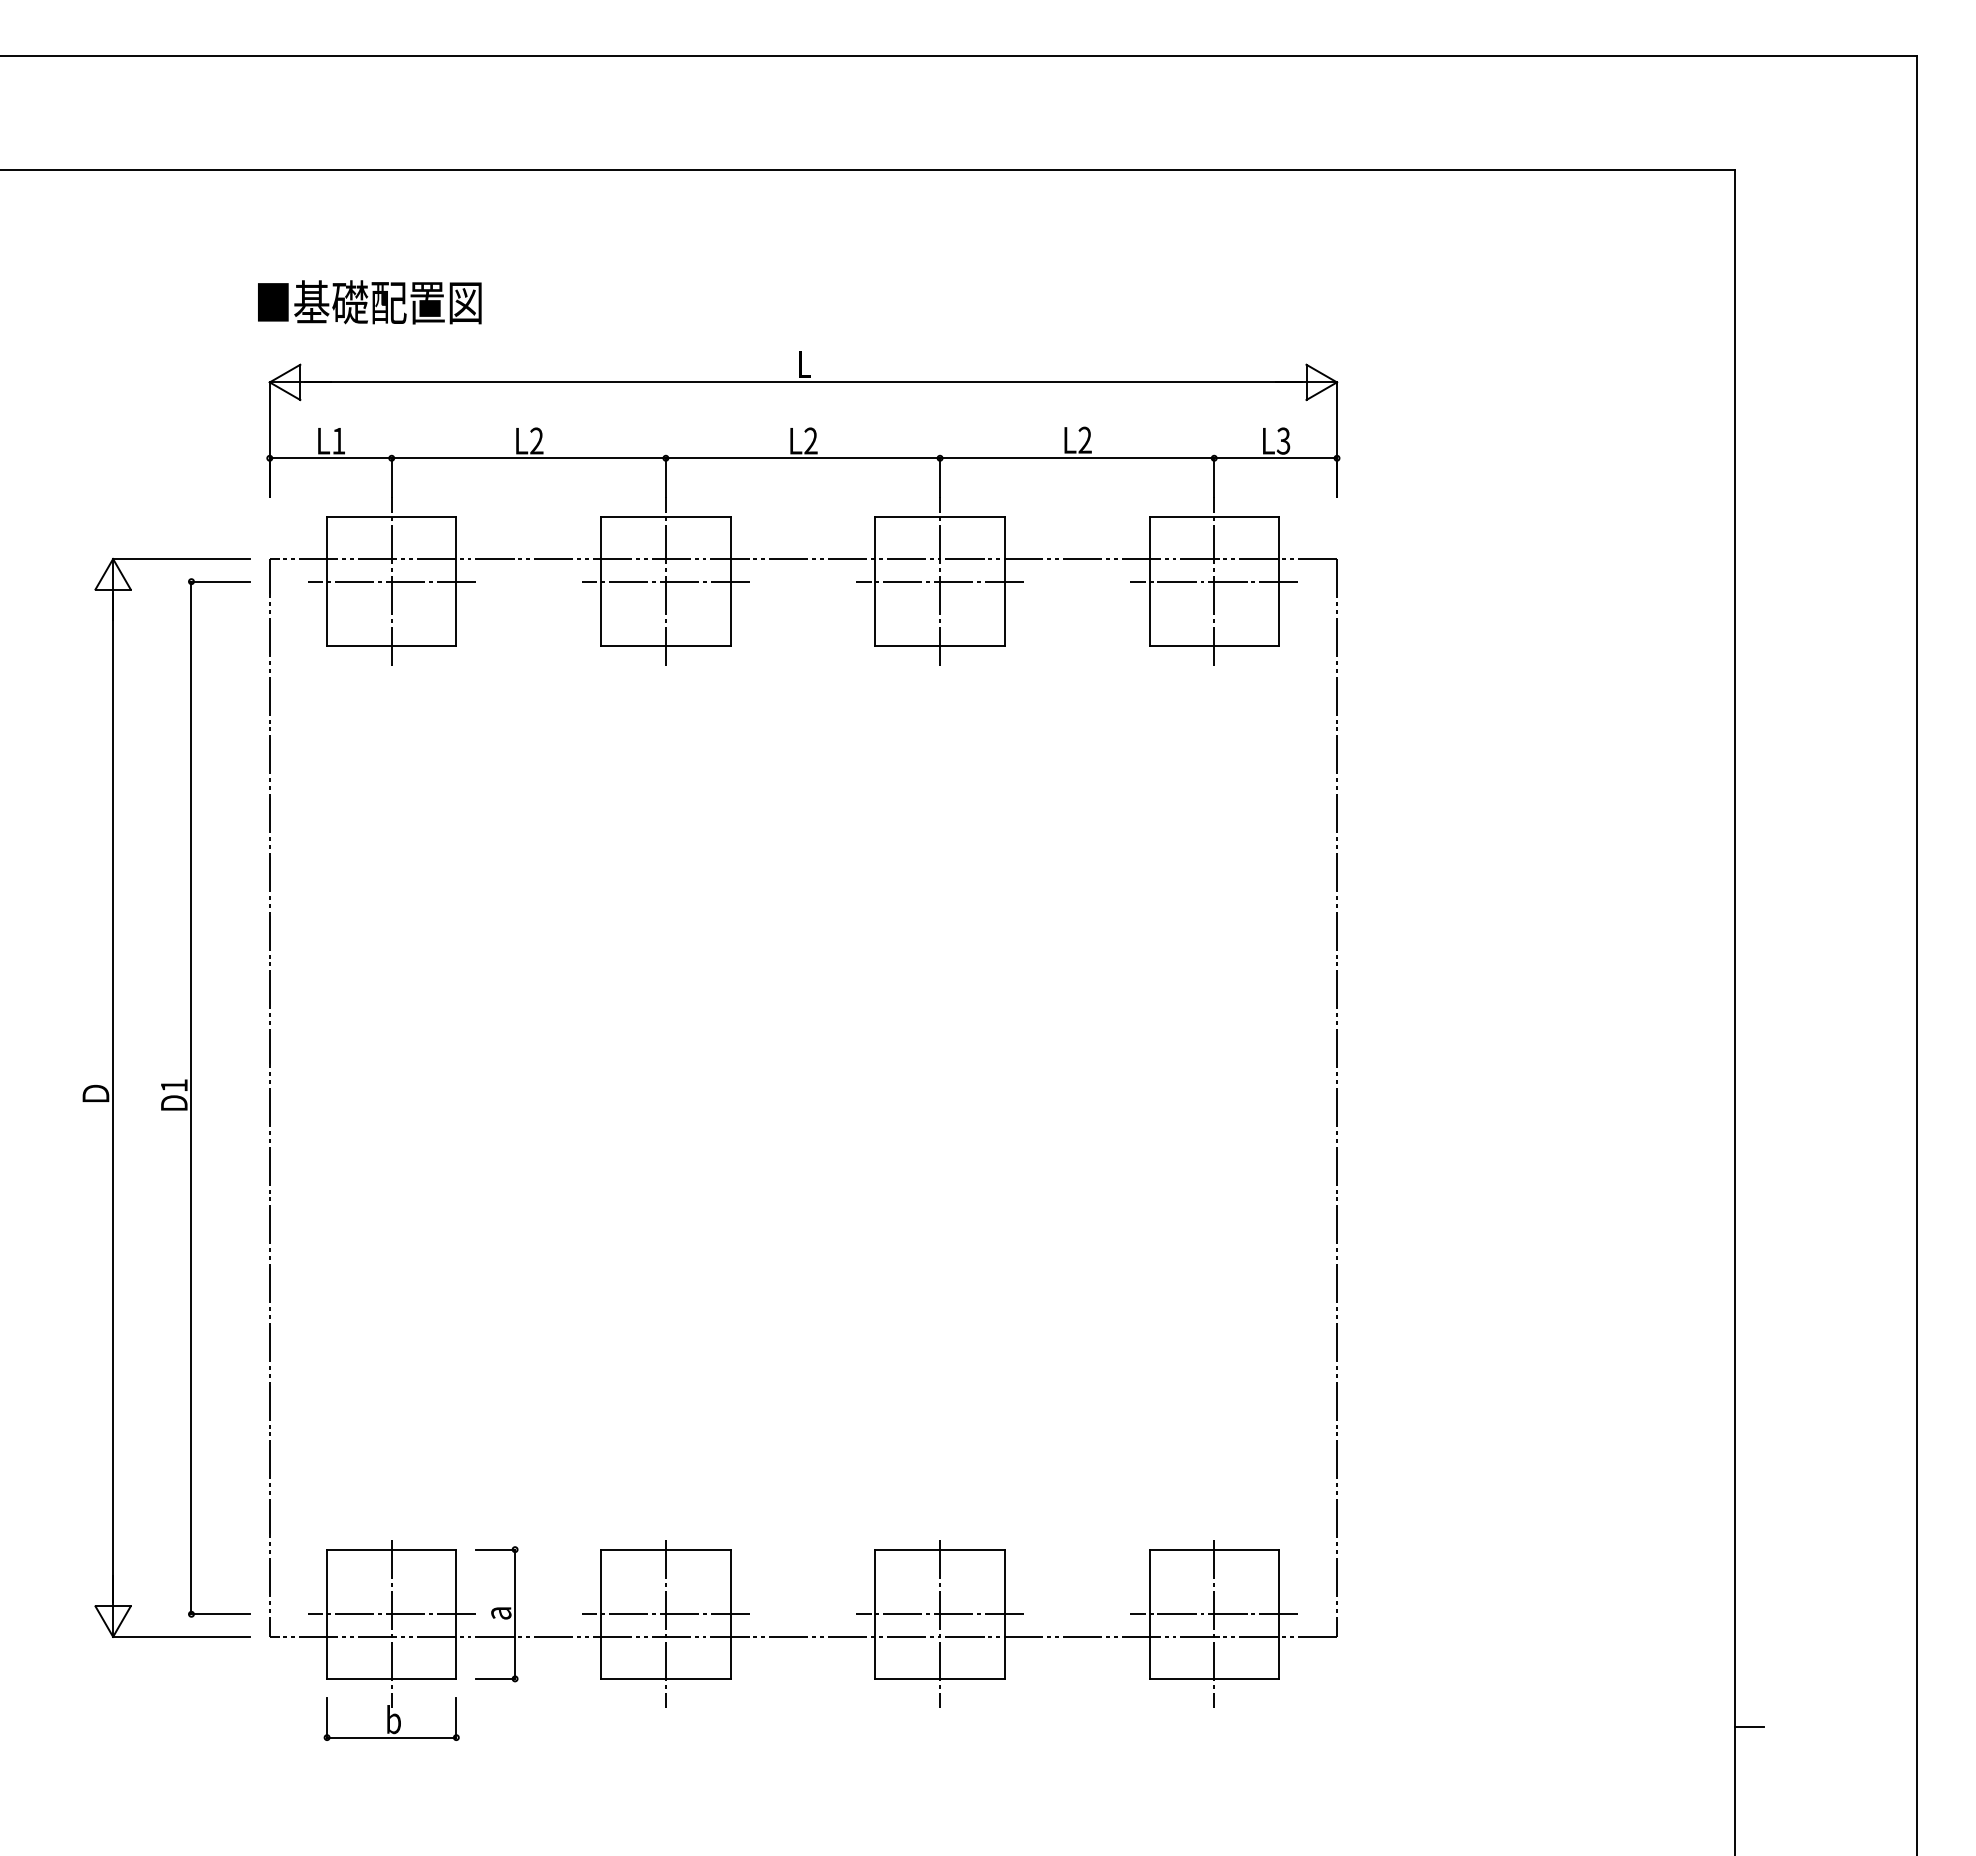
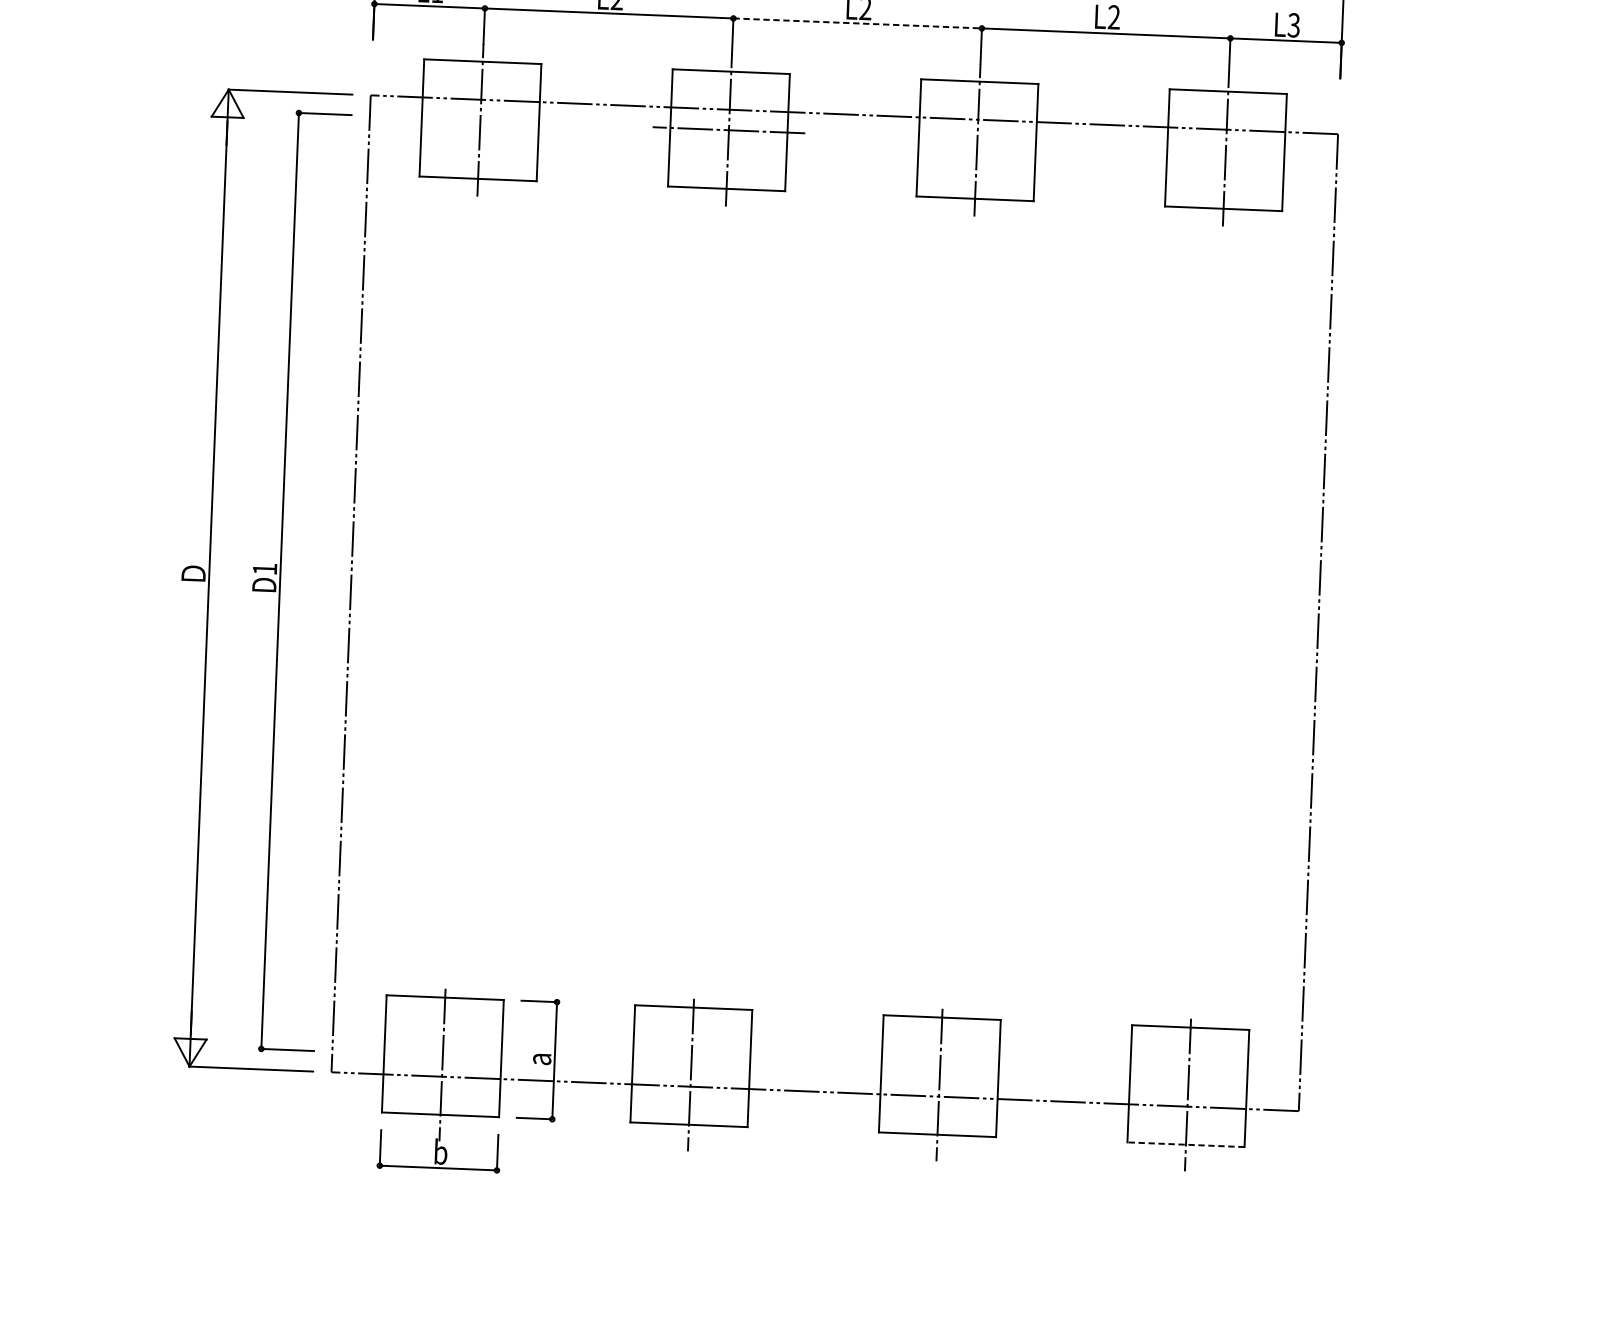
line: (803, 458) -> (858, 23), solid -> dashed
line: (391, 581) -> (480, 120), removed
line: (939, 581) -> (976, 140), removed
line: (1214, 581) -> (1226, 150), removed
line: (391, 1614) -> (442, 1056), removed
line: (665, 1614) -> (690, 1066), removed
line: (939, 1614) -> (939, 1076), removed
line: (1214, 1614) -> (1188, 1086), removed
line: (1214, 1678) -> (1186, 1144), solid -> dashed

